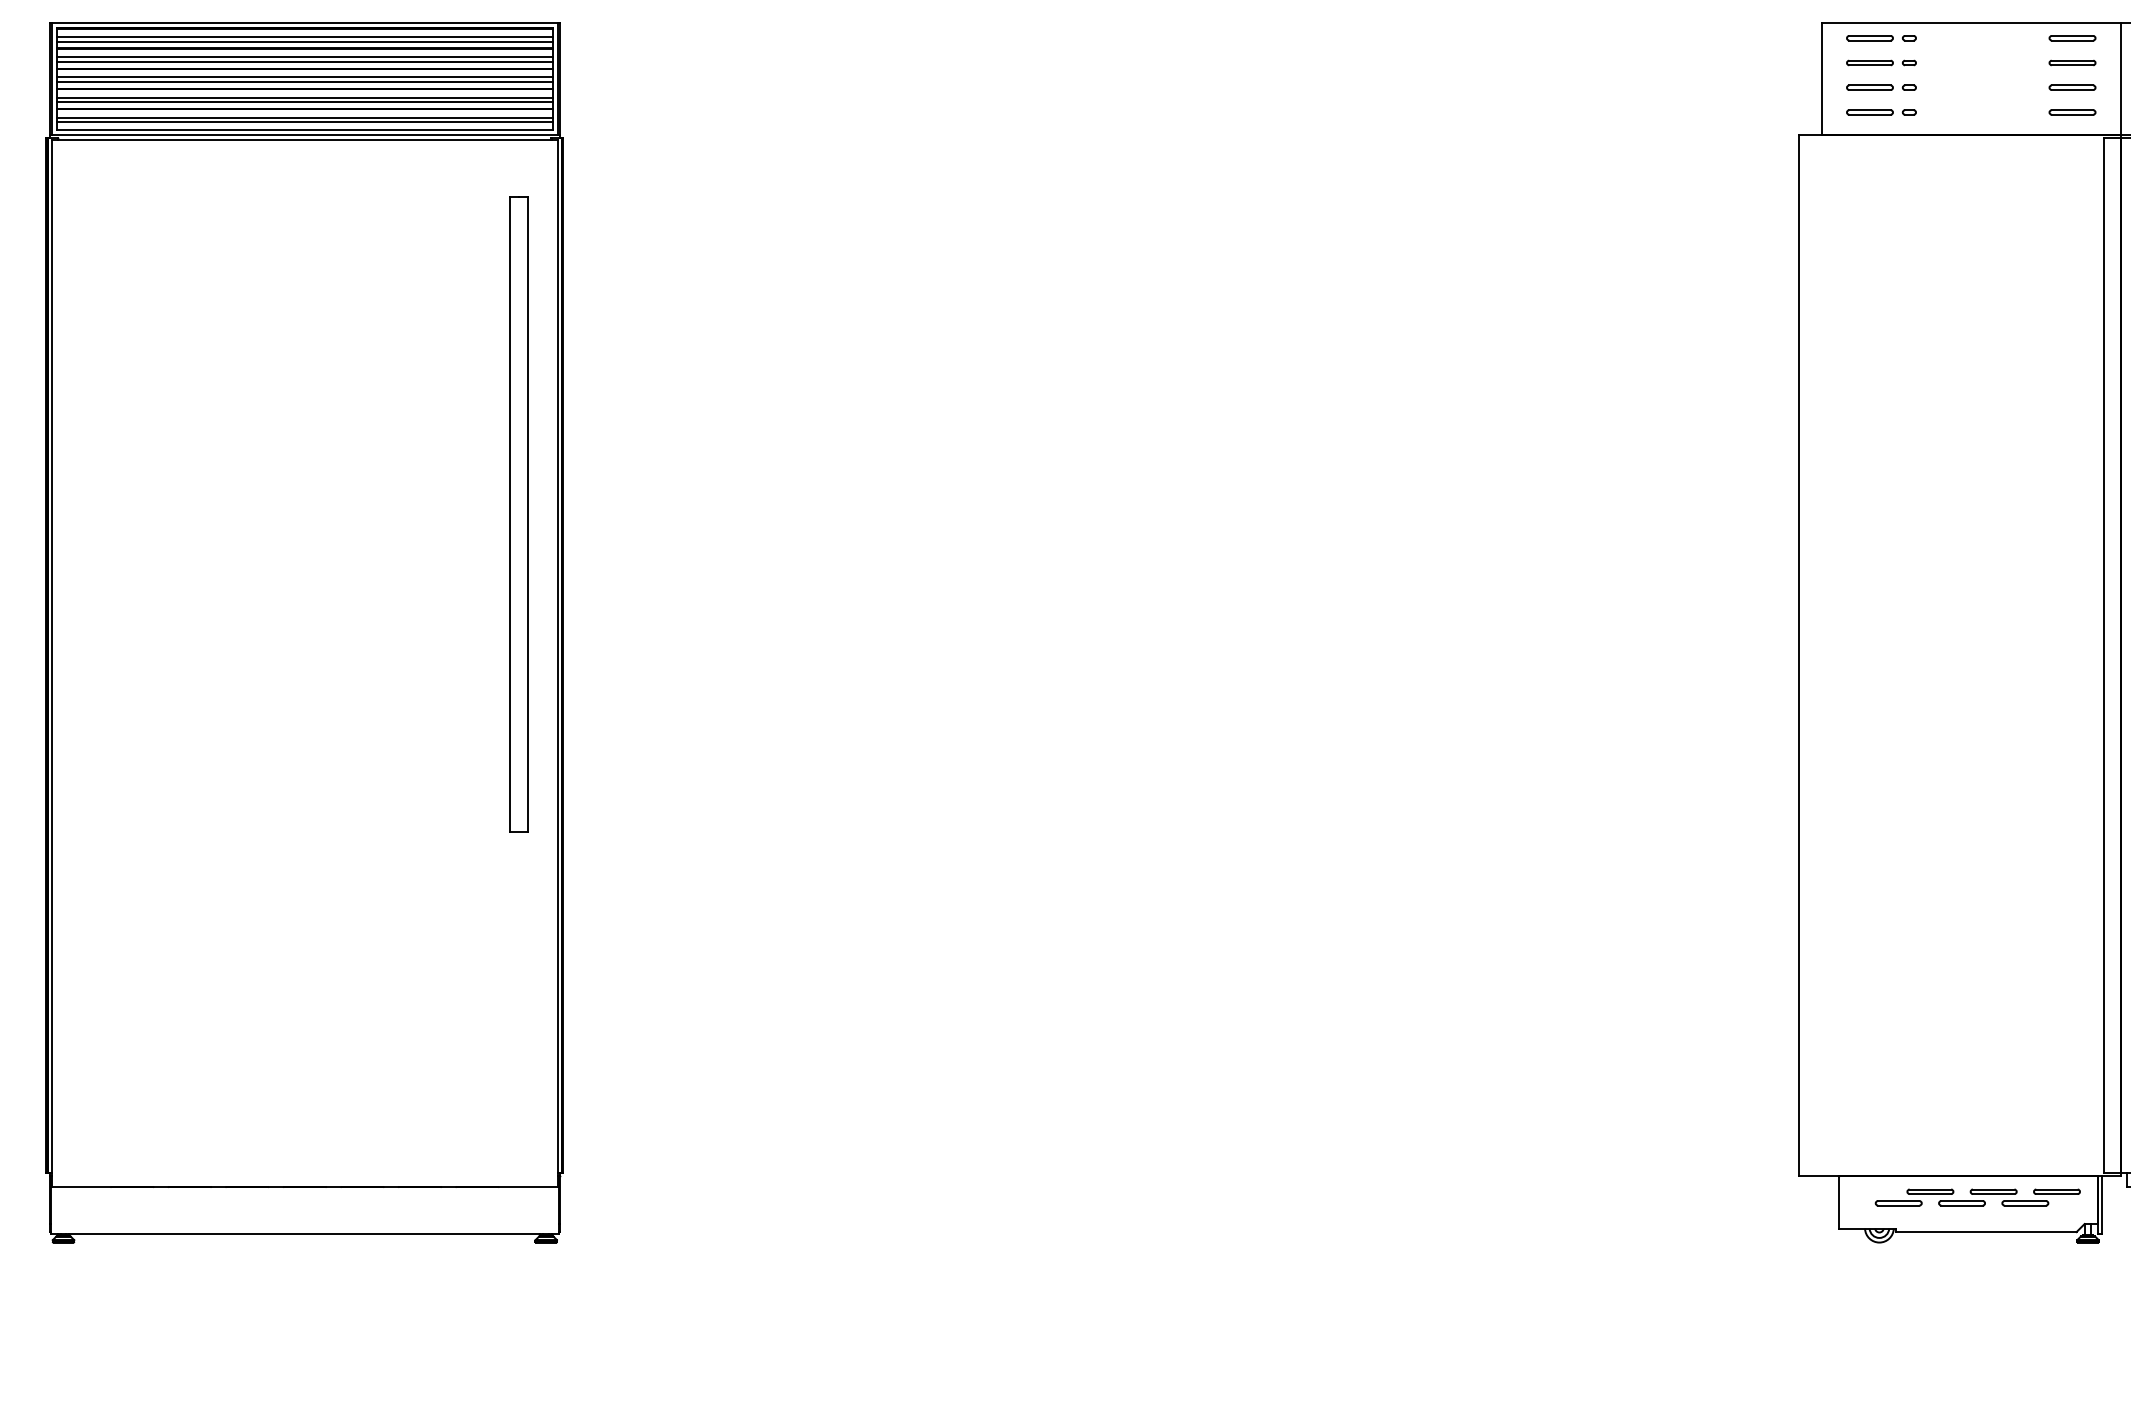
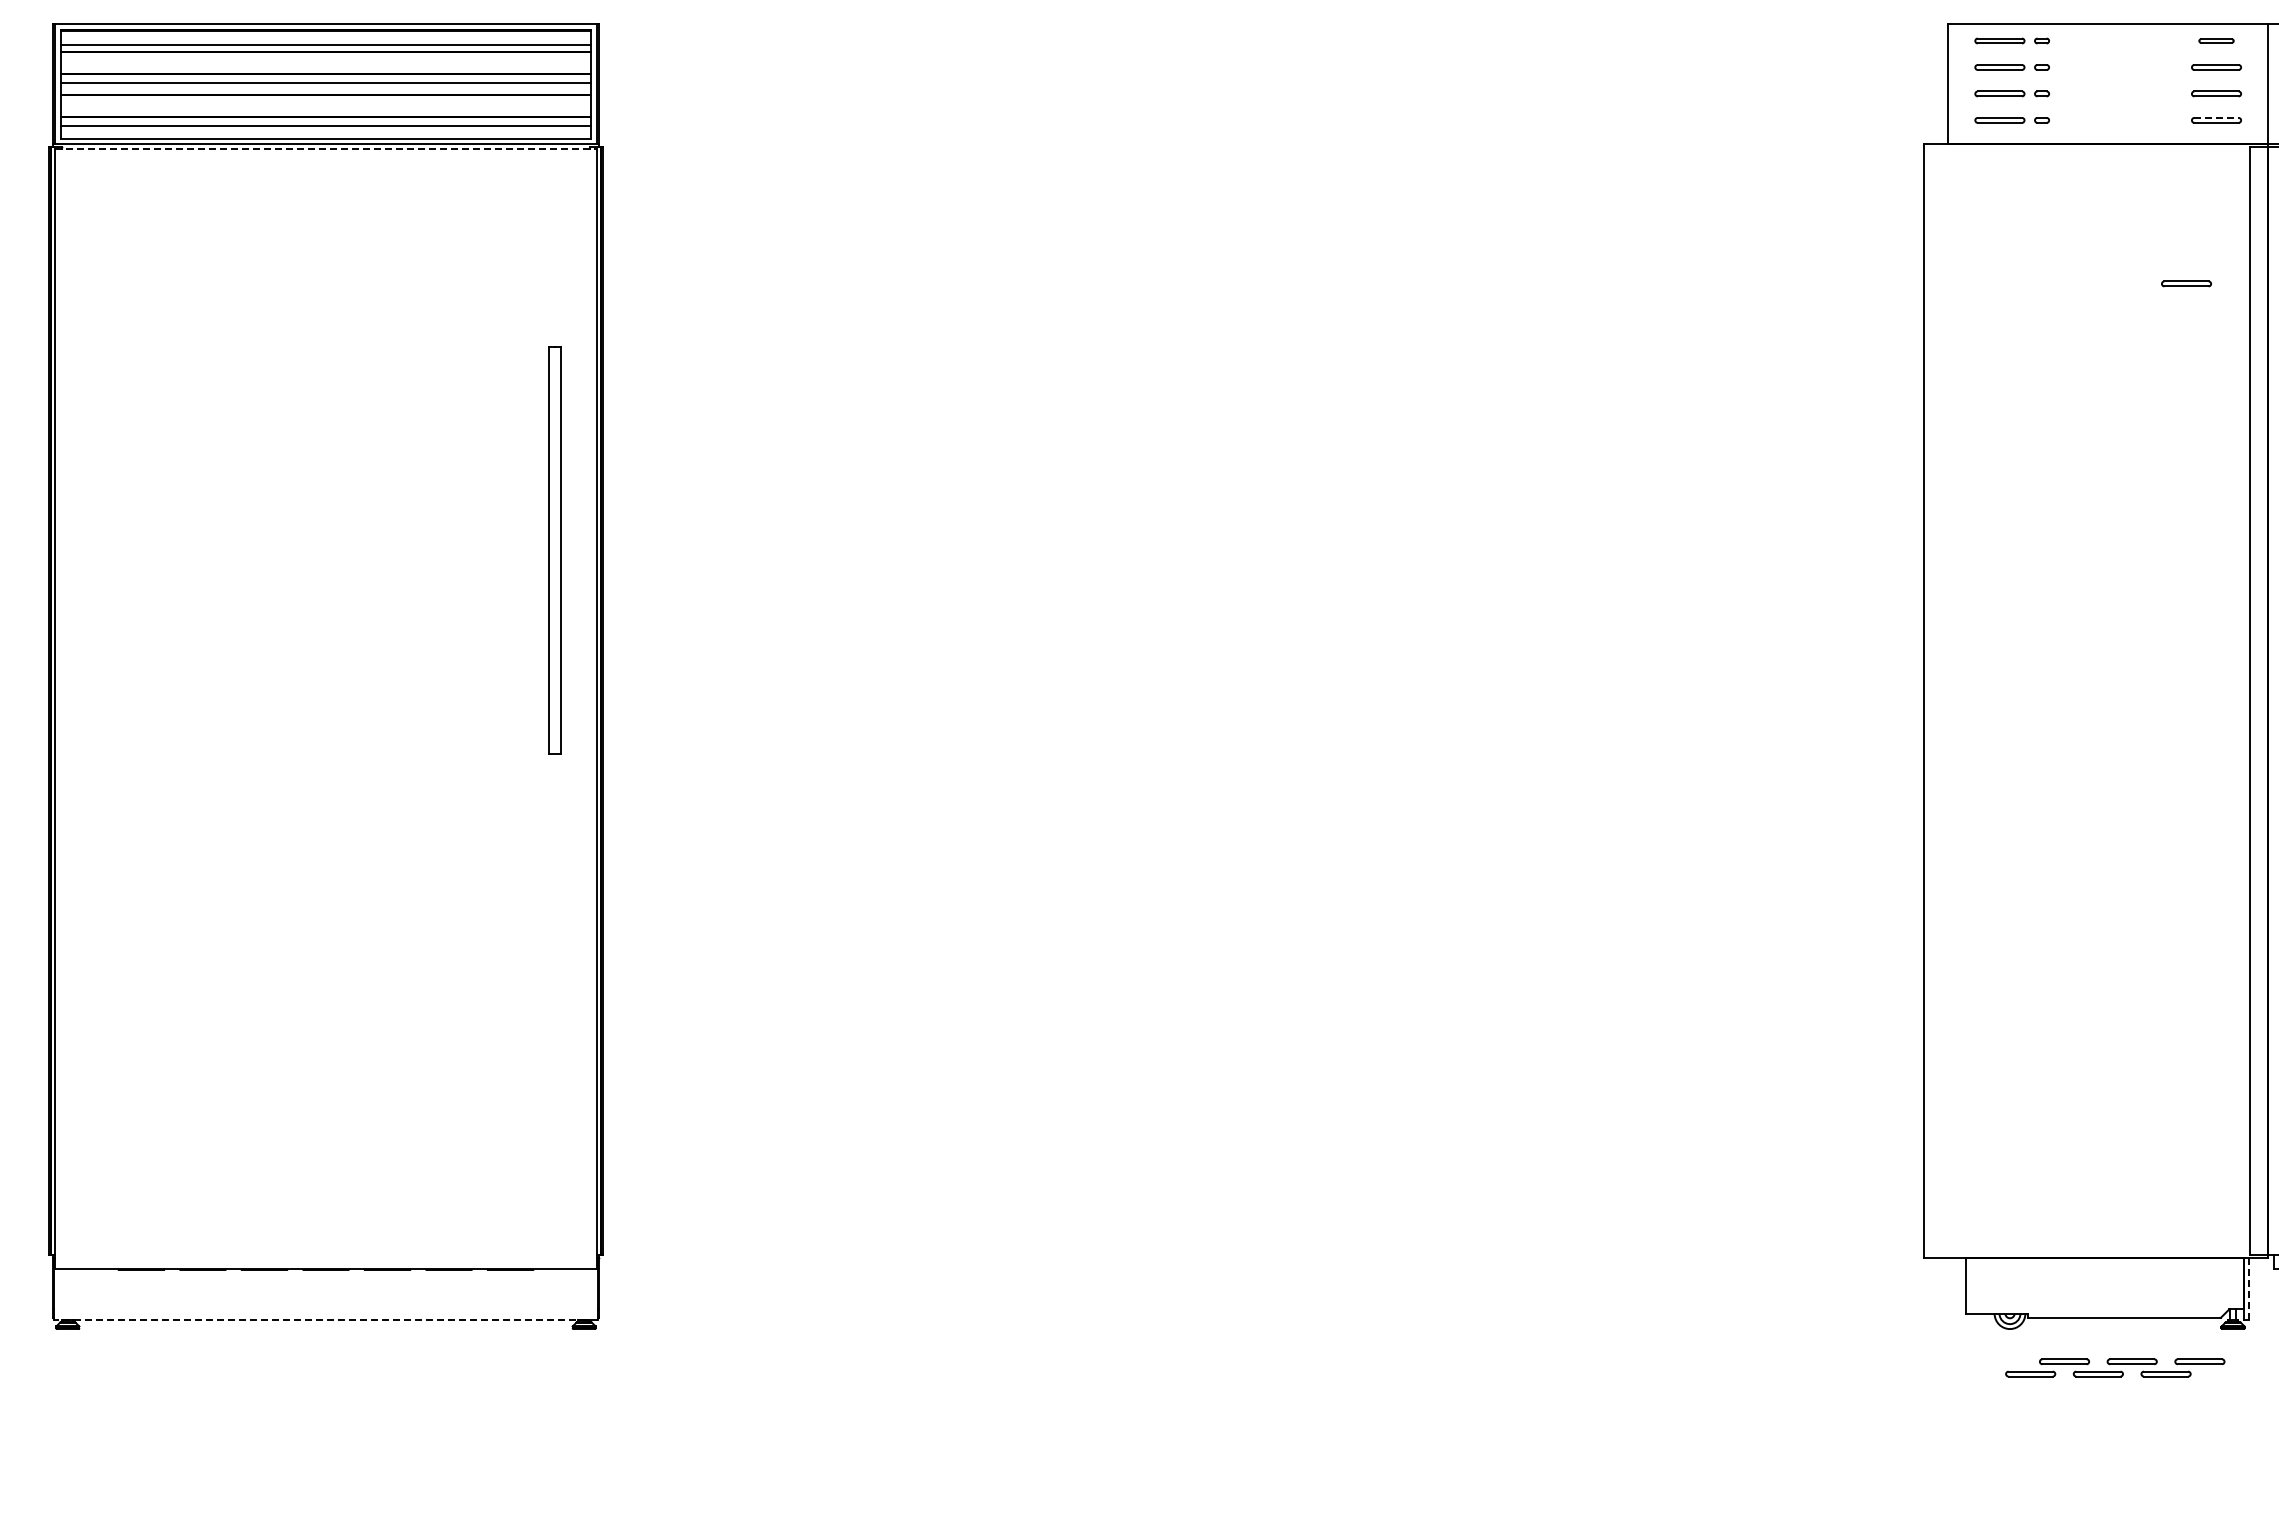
line: (305, 36) -> (326, 39), removed
part: (2072, 37) -> (2216, 40), size x0.7
line: (305, 57) -> (326, 61), removed
line: (305, 62) -> (326, 66), removed
line: (305, 82) -> (326, 88), removed
line: (305, 97) -> (326, 104), removed
line: (305, 102) -> (326, 109), removed
line: (2073, 109) -> (2217, 117), solid -> dashed
line: (305, 122) -> (326, 131), removed
line: (305, 139) -> (326, 149), solid -> dashed
part: (2044, 264) -> (2186, 283), added
part: (518, 514) -> (554, 550), size x0.6
part: (1978, 1197) -> (2115, 1367), moved
line: (2102, 1204) -> (2248, 1288), solid -> dashed
line: (304, 1233) -> (325, 1319), solid -> dashed

